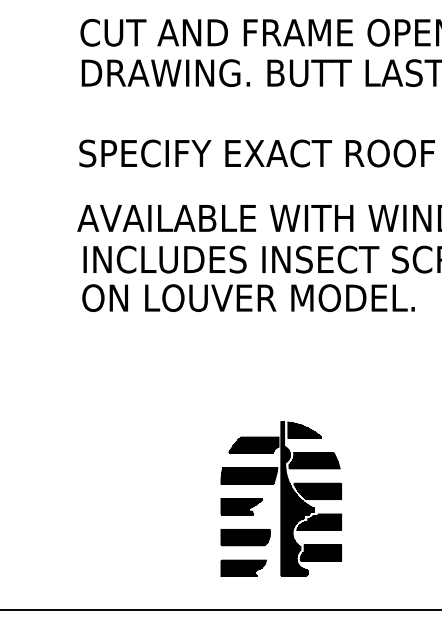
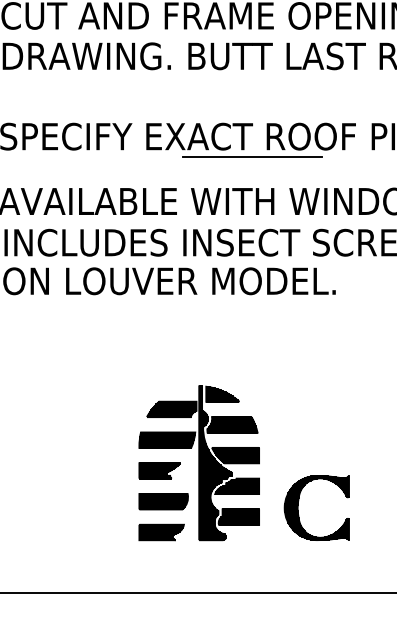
line: (331, 173) -> (252, 156), added
part: (280, 498) -> (198, 462), moved
part: (377, 524) -> (298, 507), added

